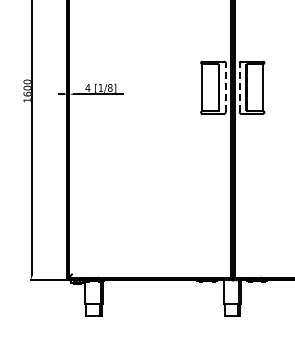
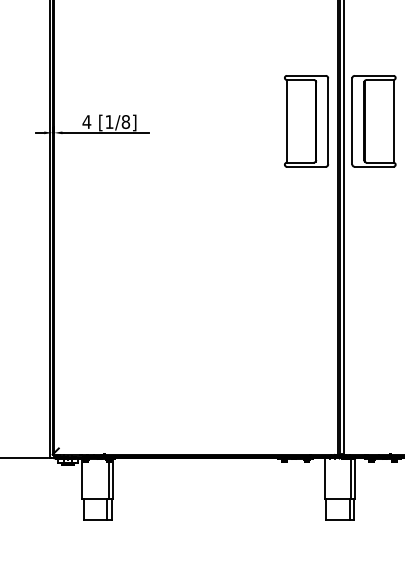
line: (225, 87) -> (327, 121), dashed -> solid
line: (239, 87) -> (352, 121), dashed -> solid

